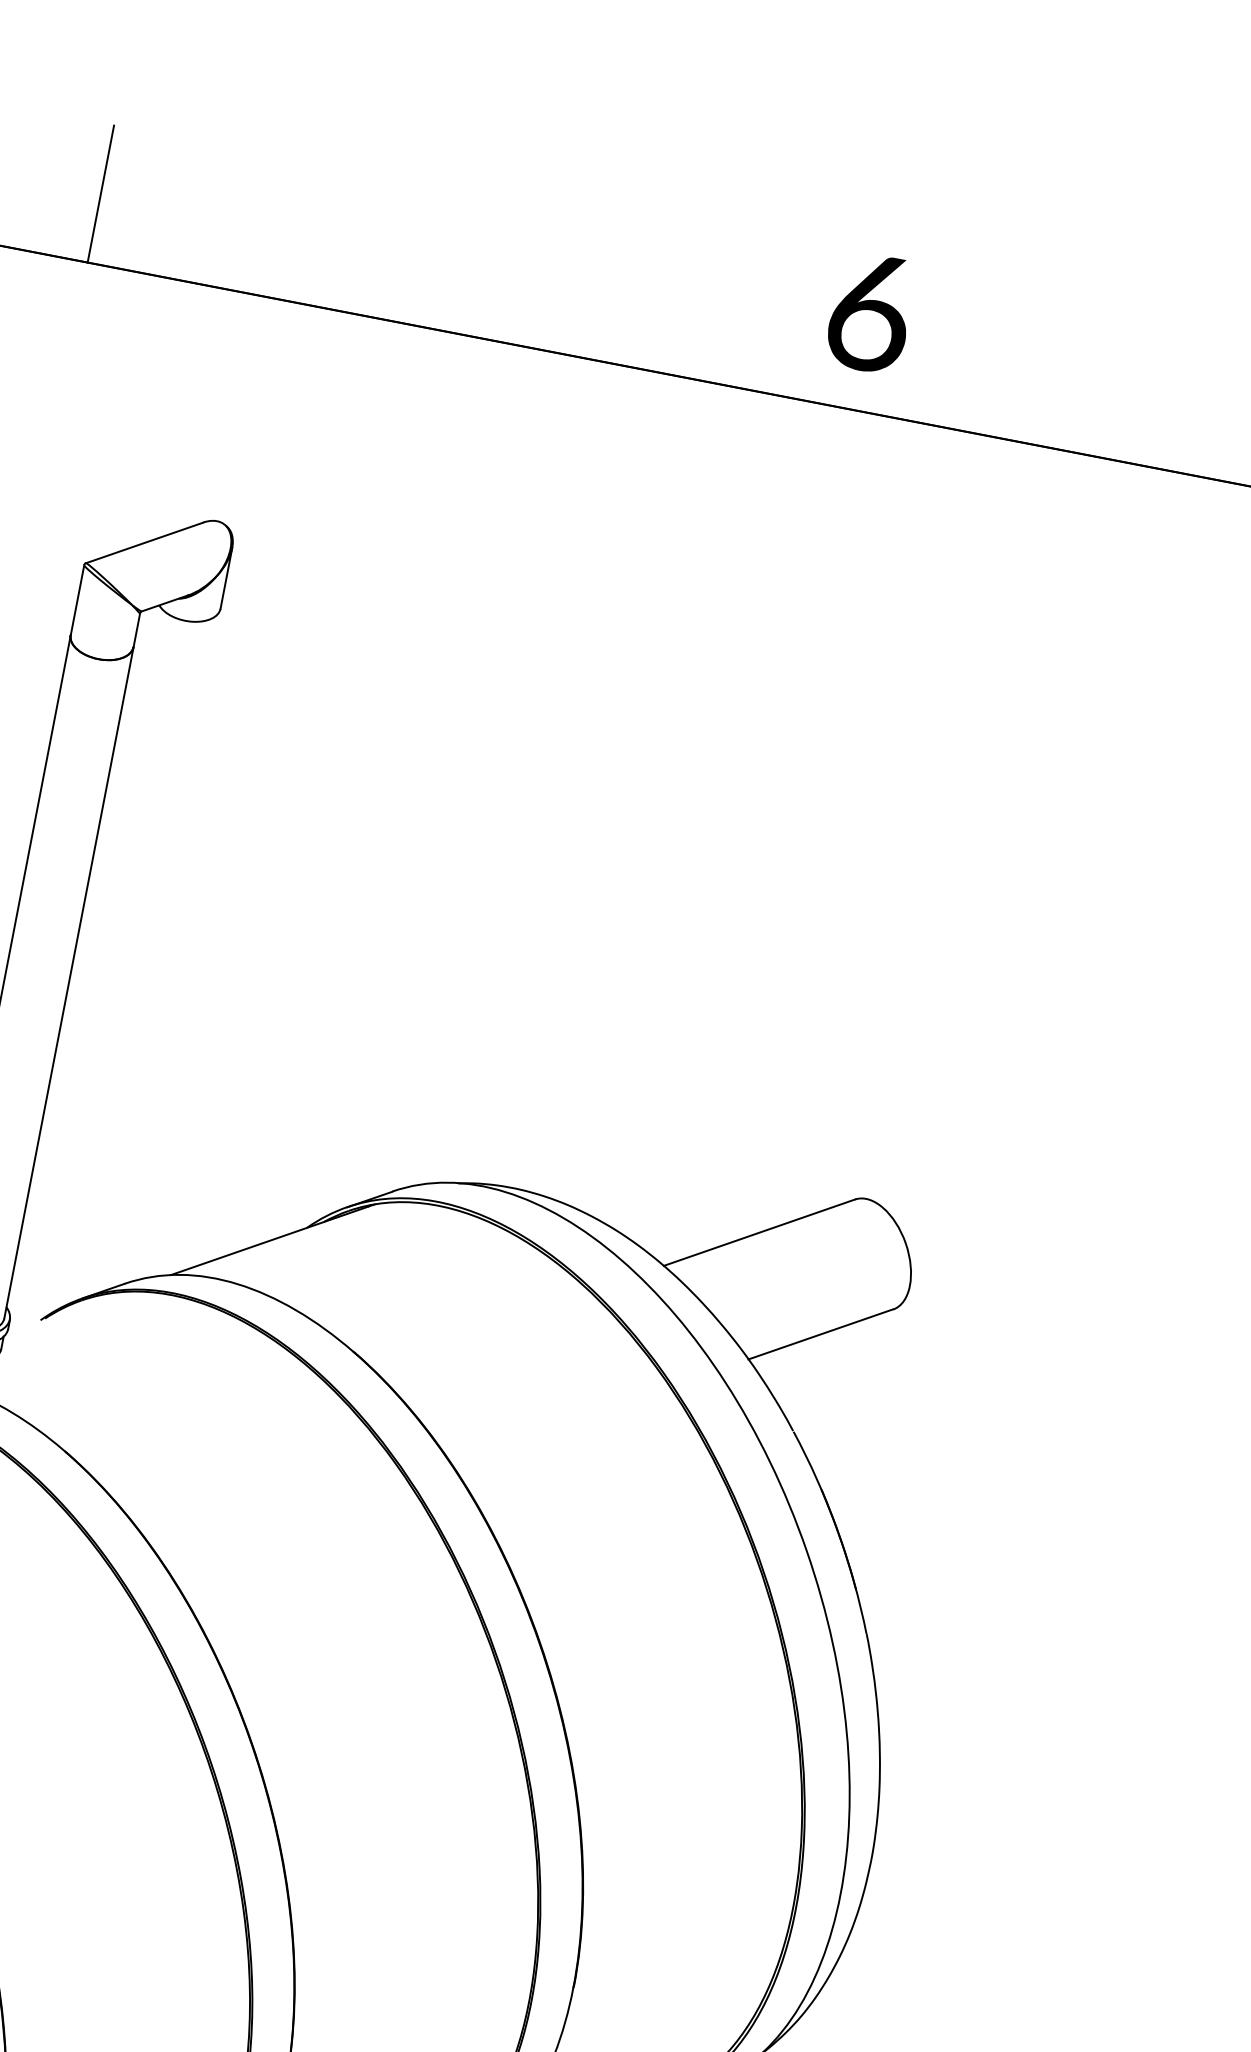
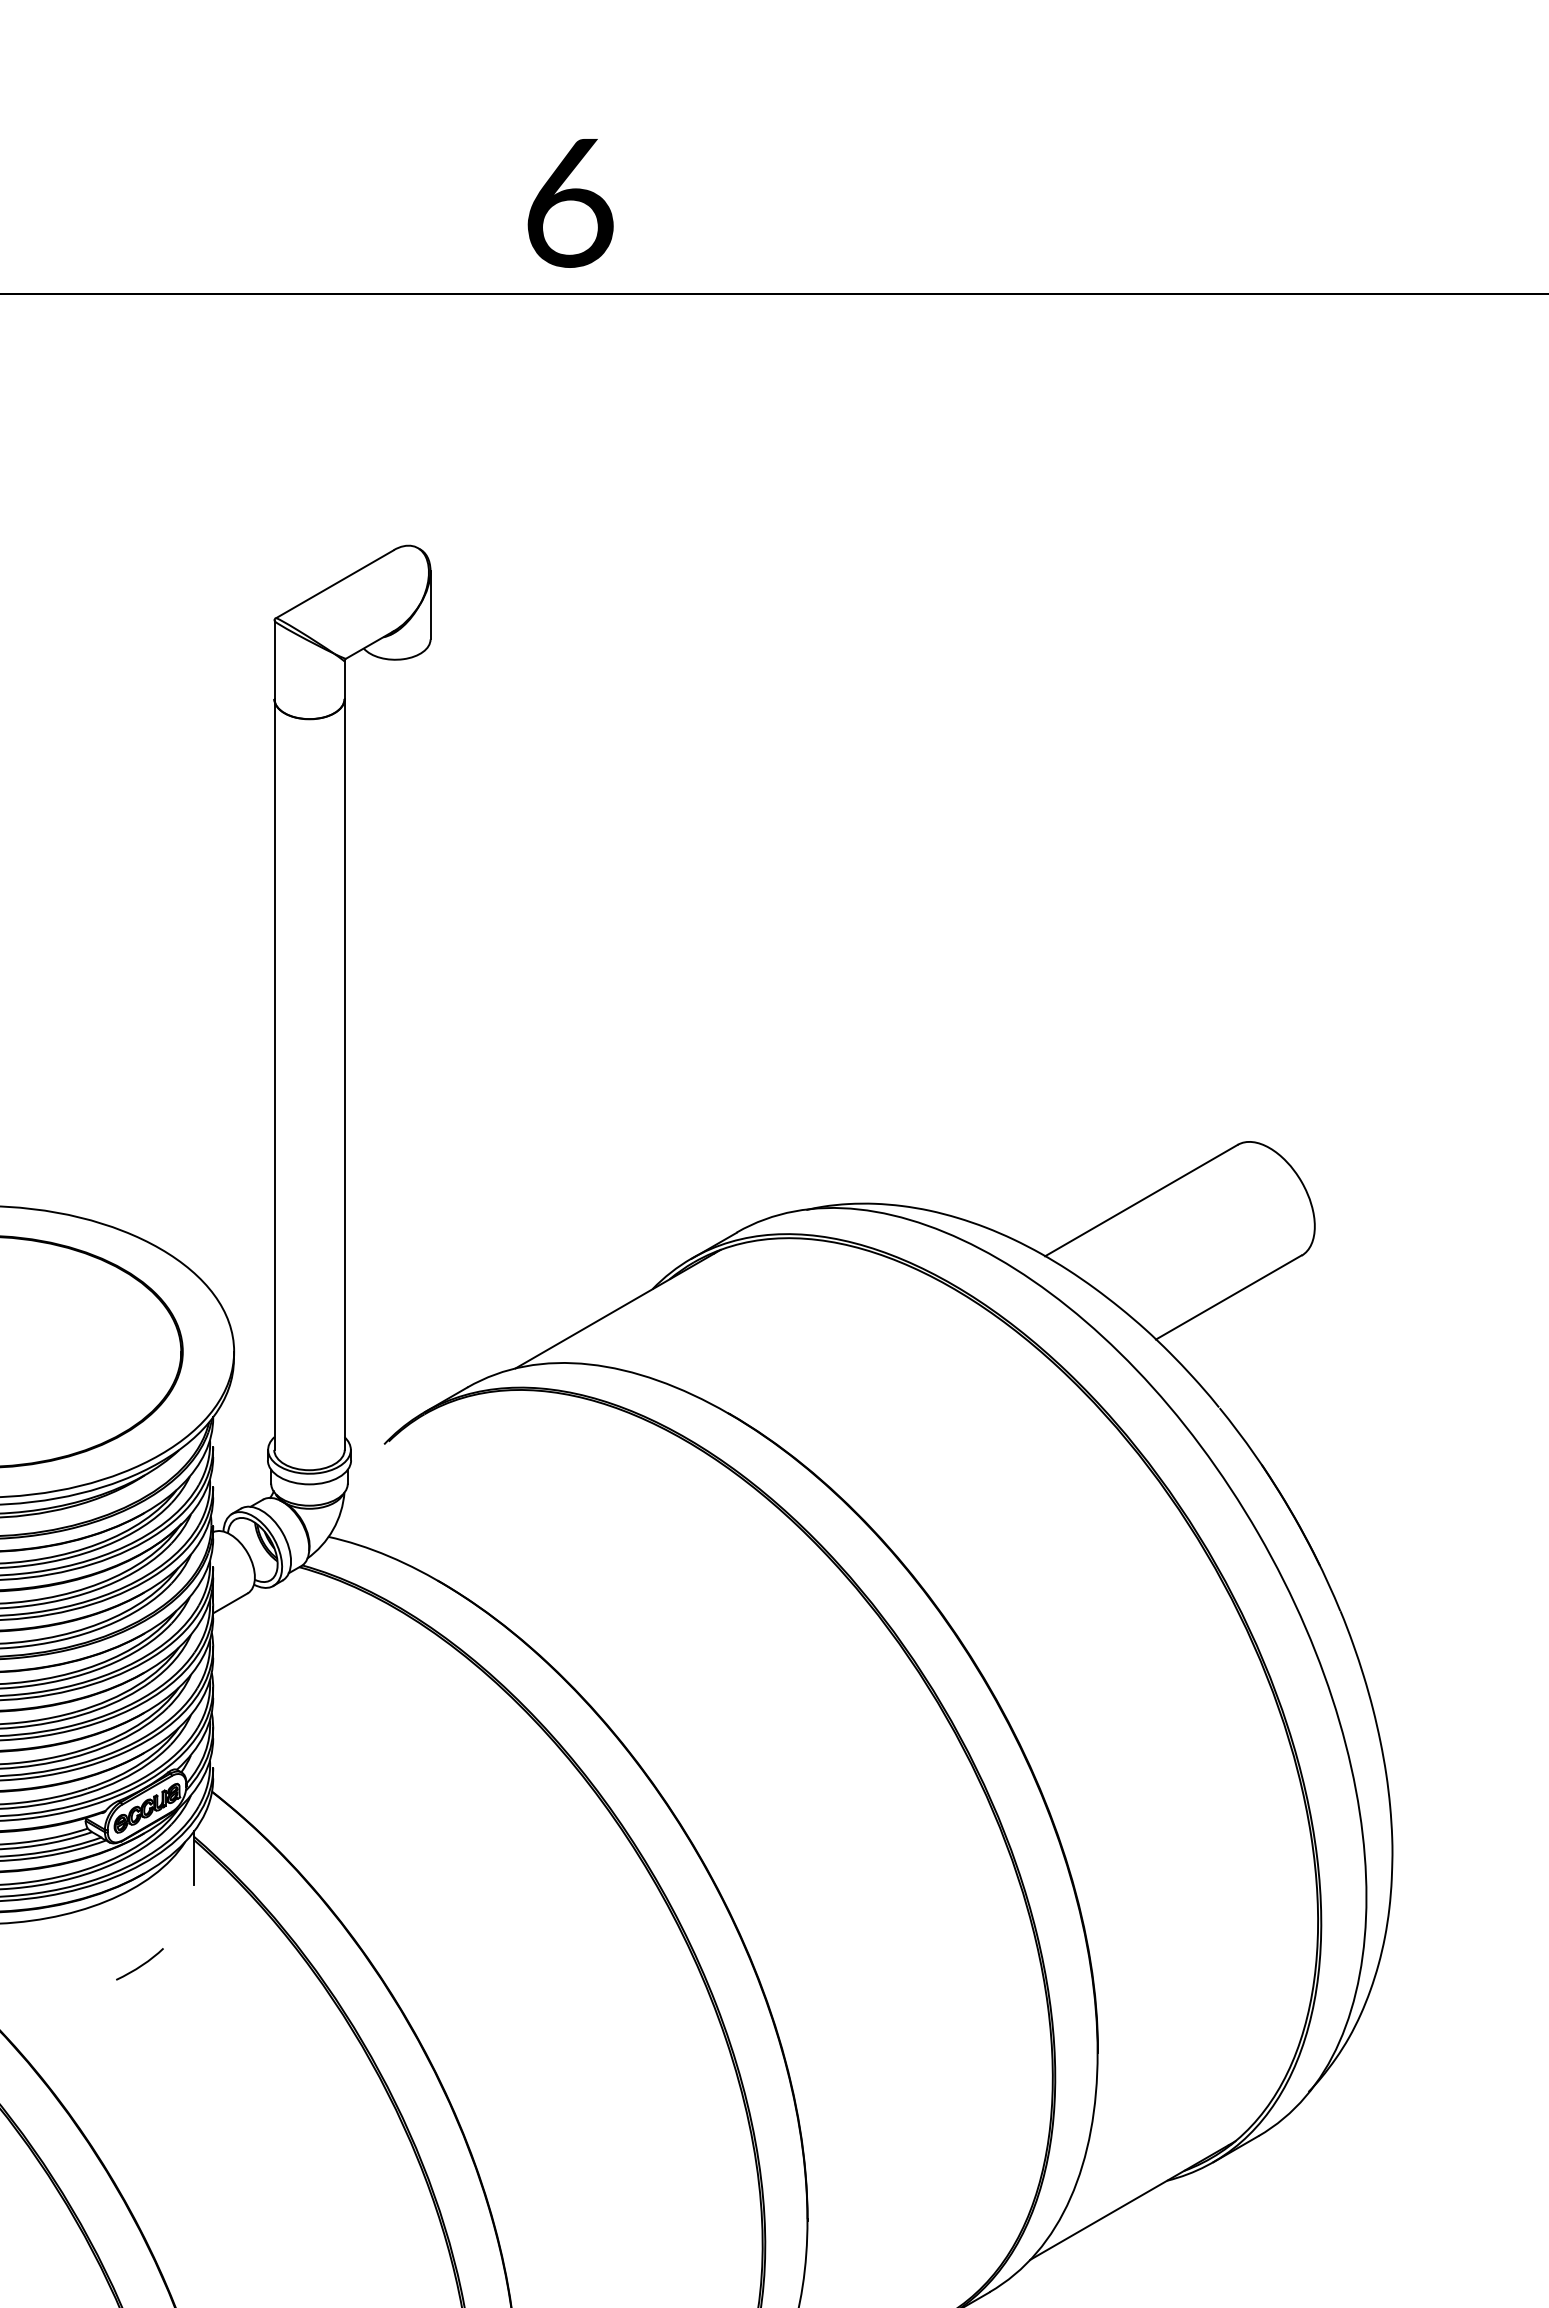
line: (101, 193) -> (215, 216), removed
text: (870, 313) -> (570, 203), moved

